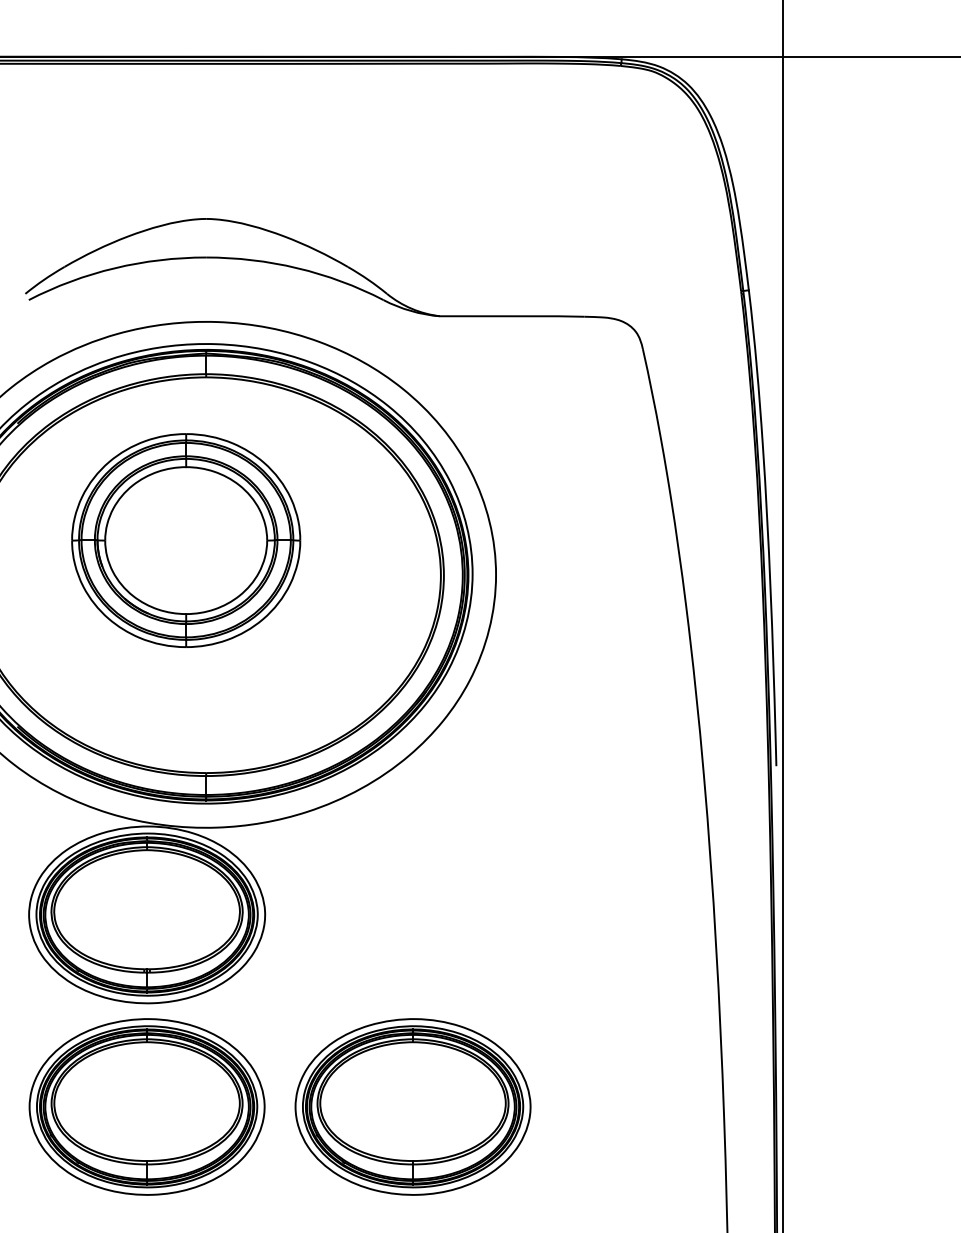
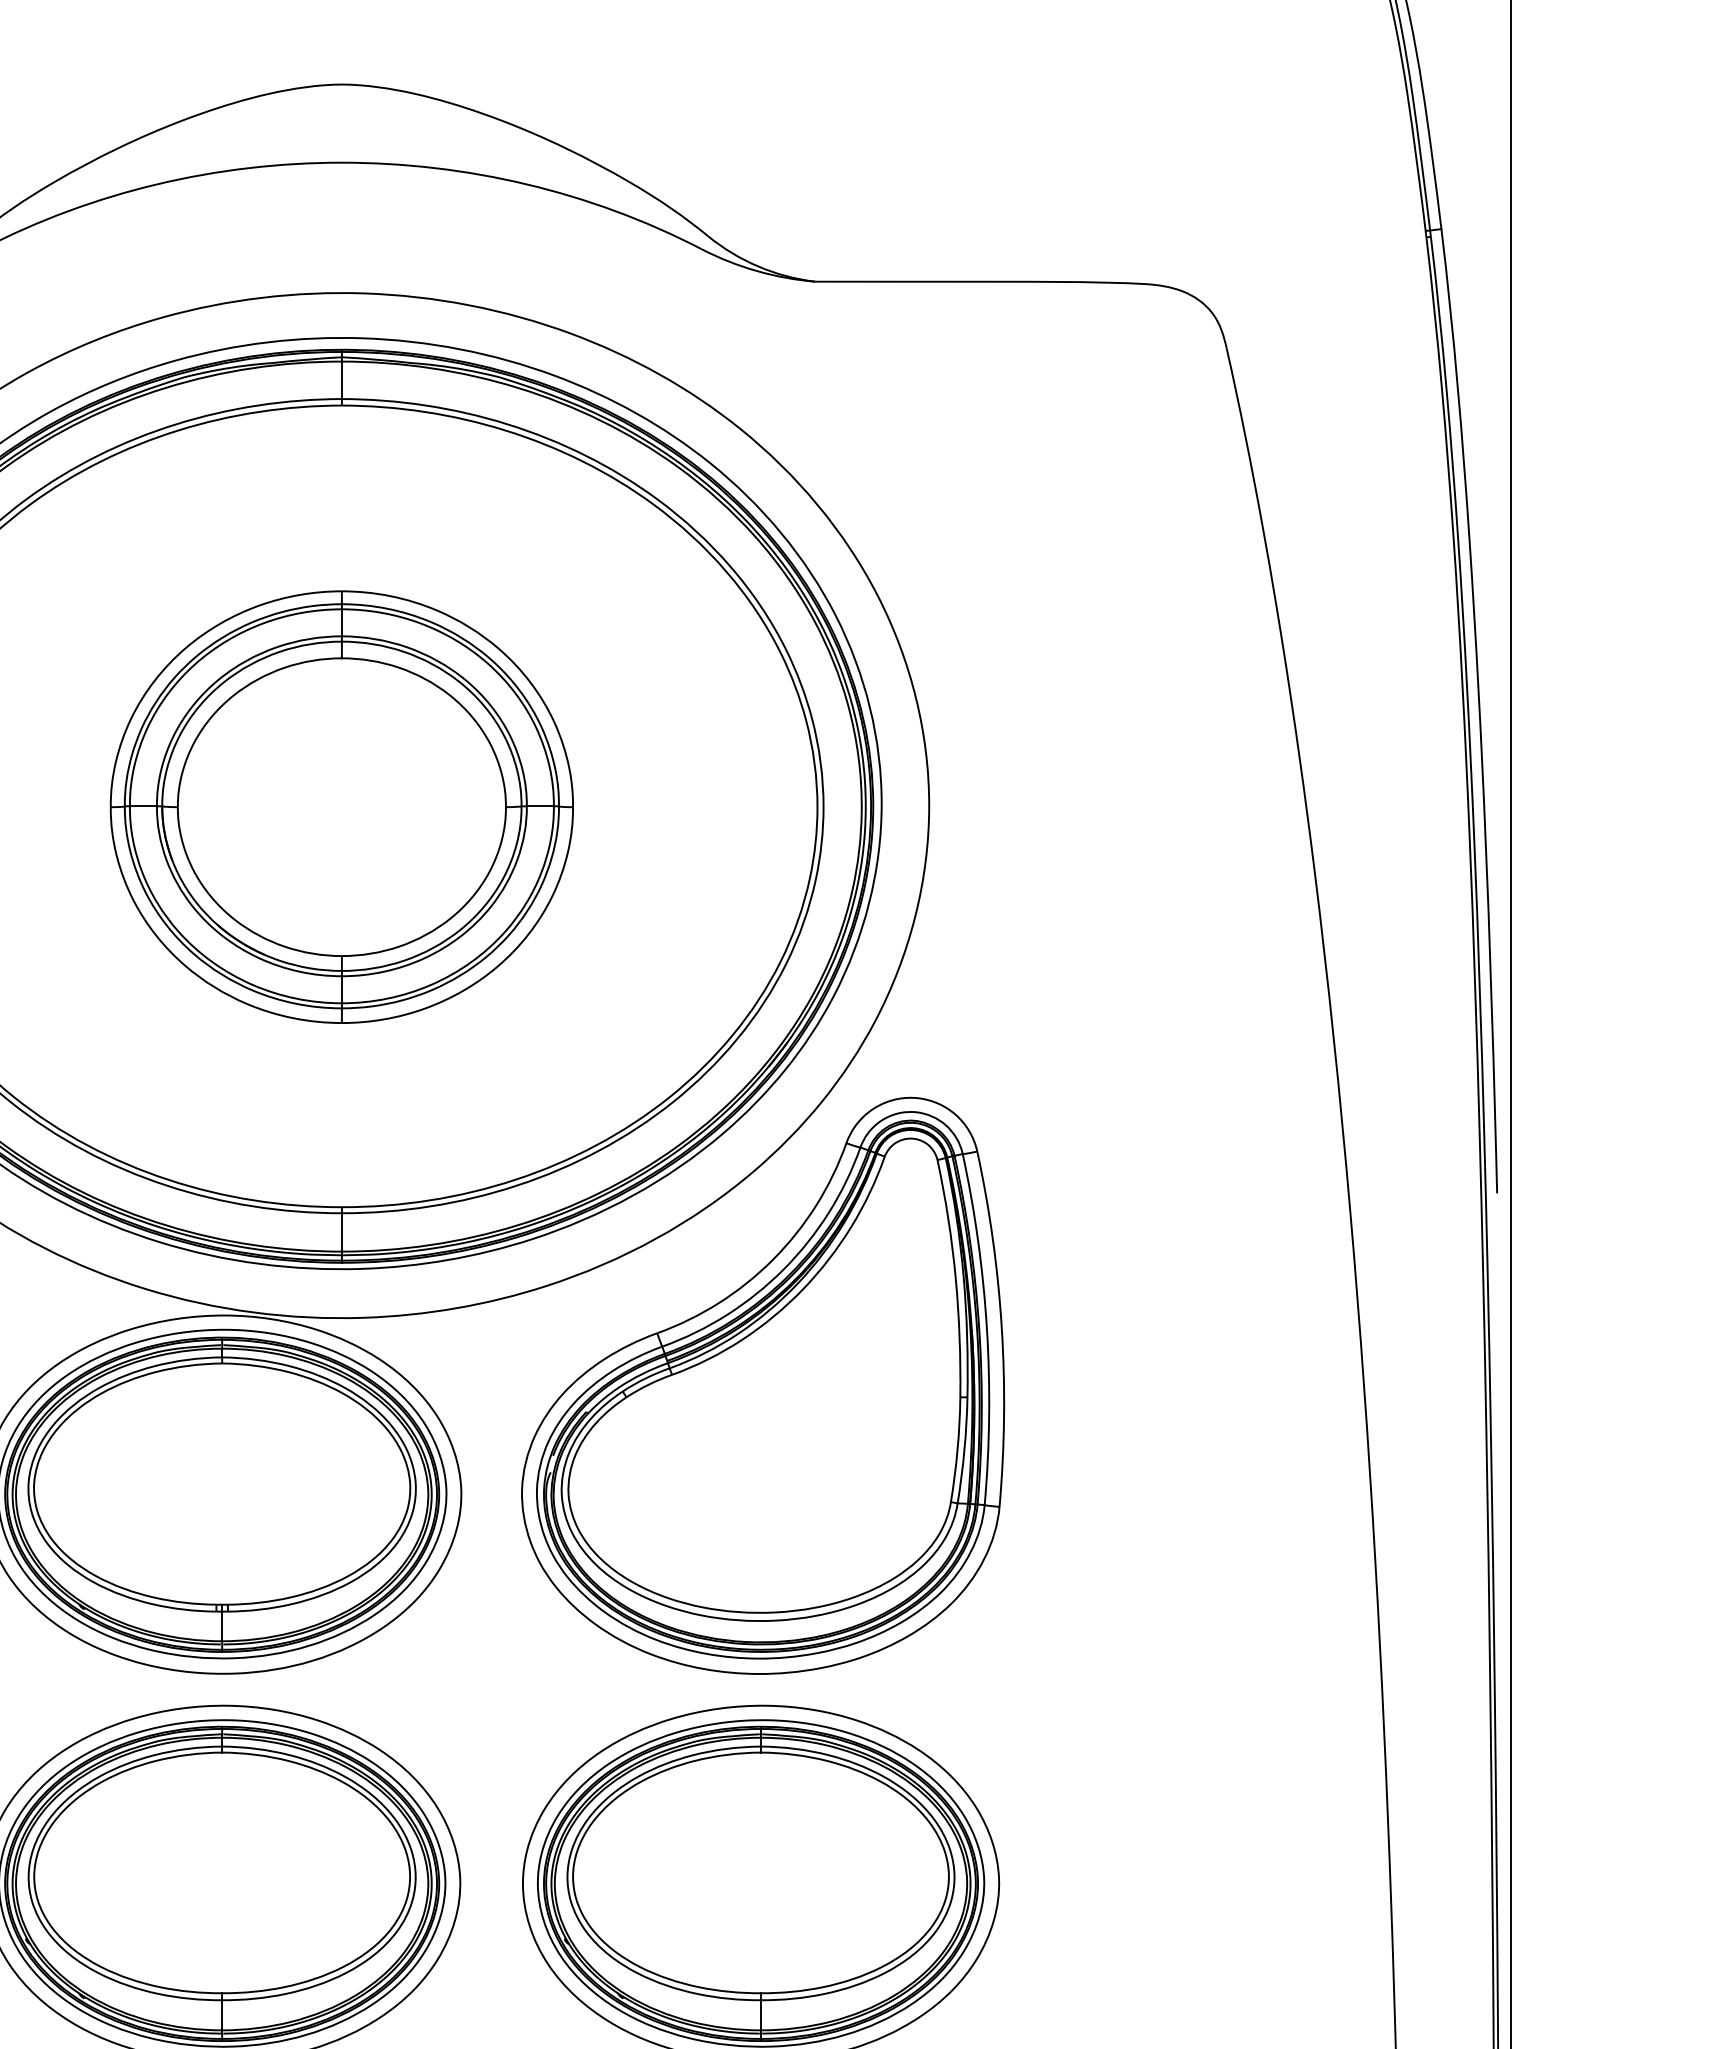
part: (186, 540) -> (342, 806), moved
part: (413, 861) -> (761, 1386), added

